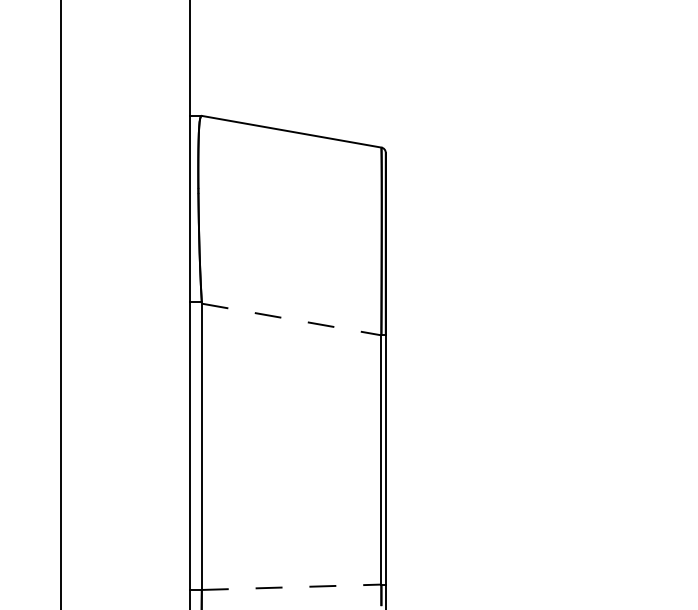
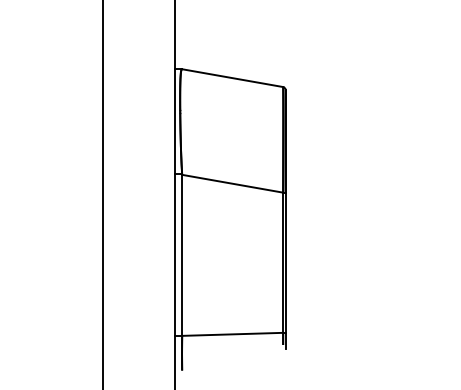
line: (293, 319) -> (233, 183), dashed -> solid
line: (291, 587) -> (232, 334), dashed -> solid

